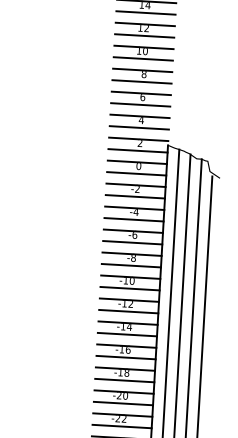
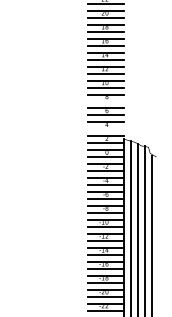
line: (141, 81) -> (105, 101), removed
line: (138, 127) -> (105, 129), removed

